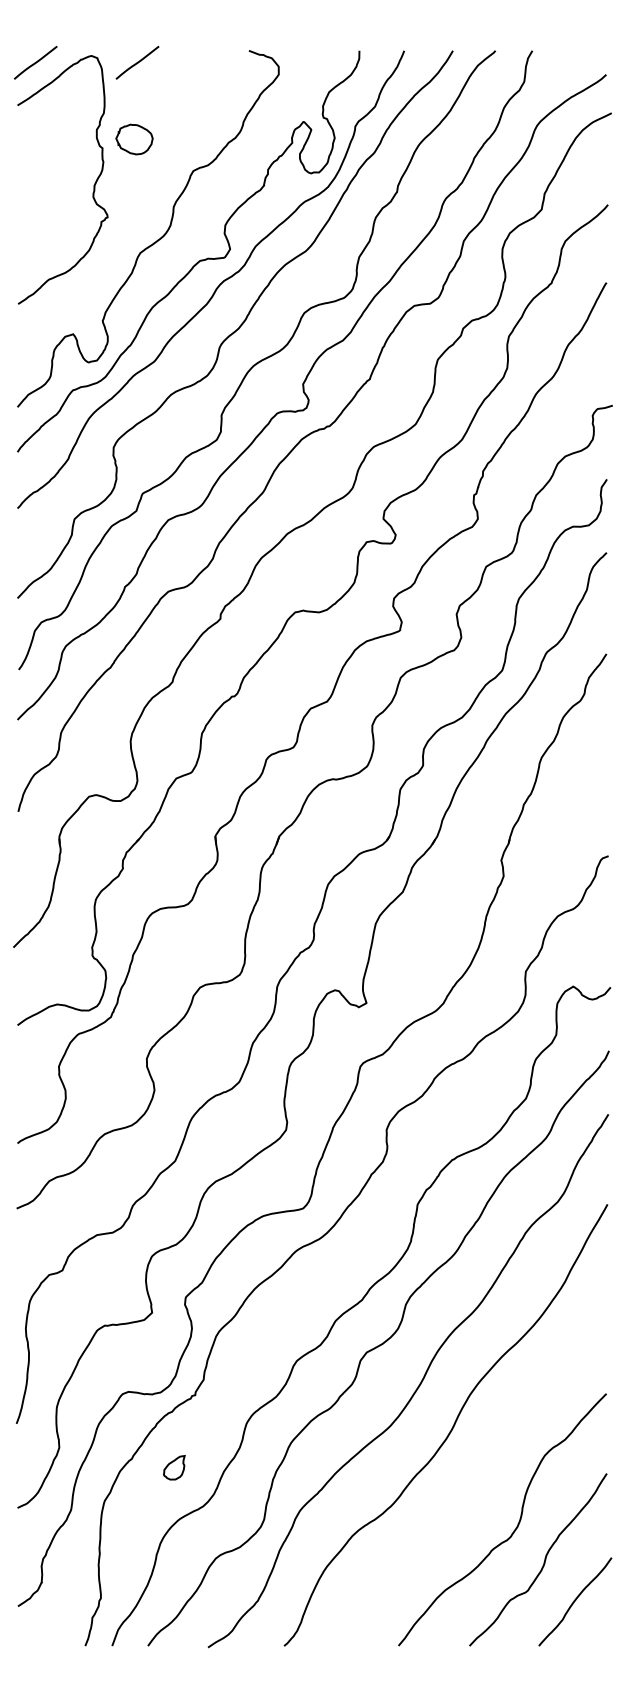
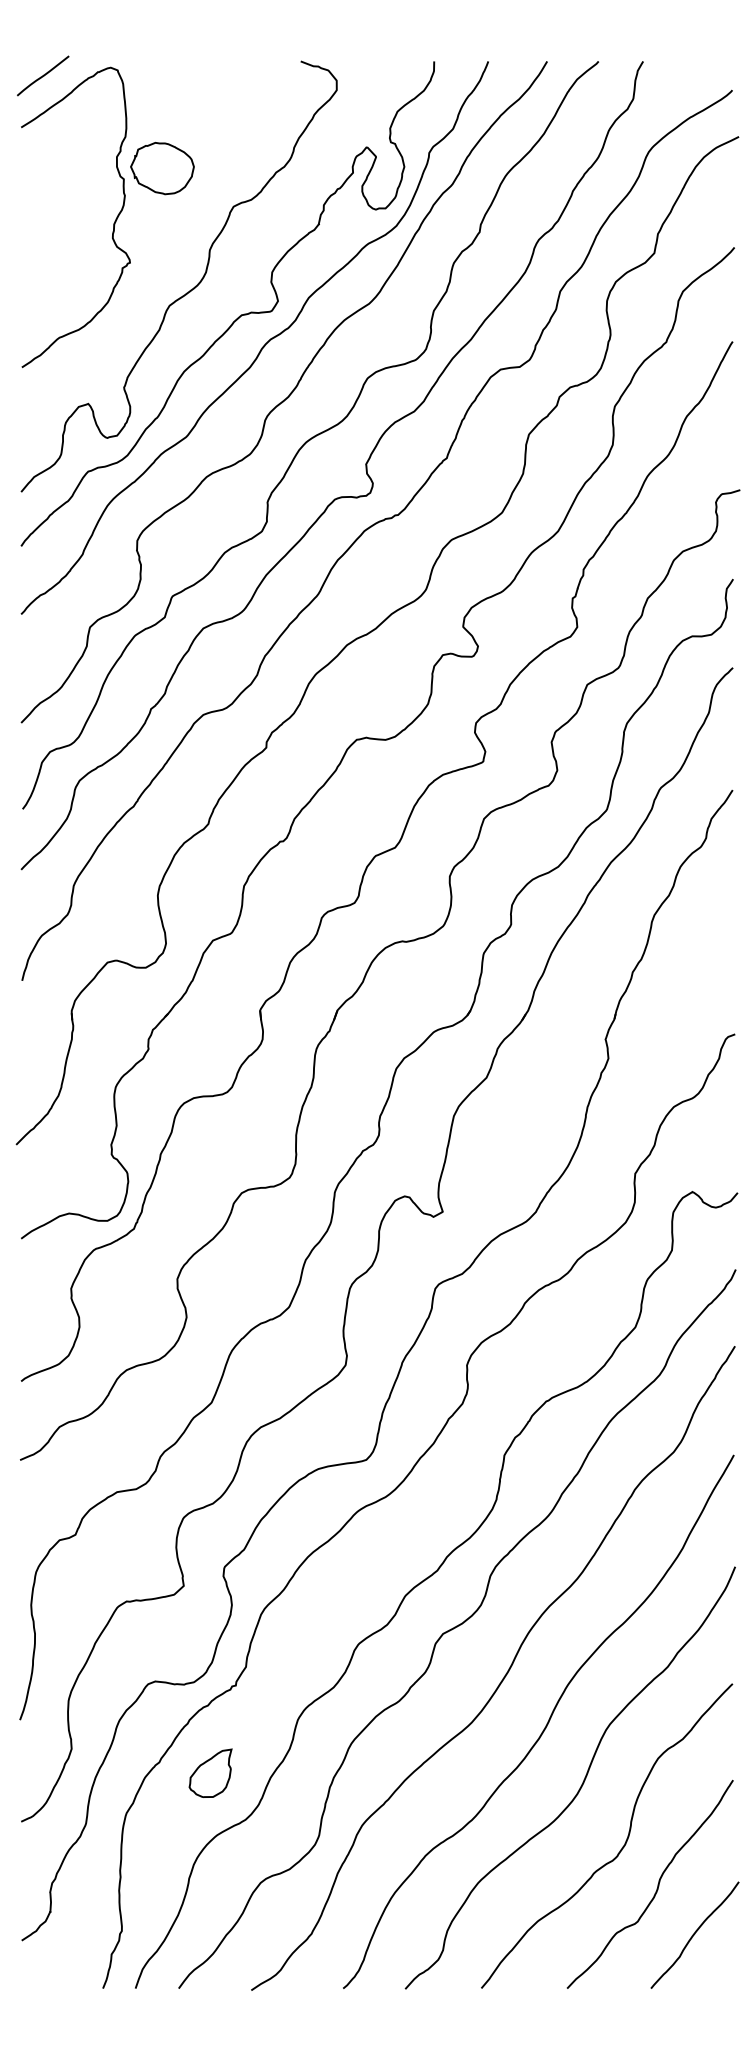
line: (137, 62) -> (166, 75), removed
part: (134, 139) -> (162, 168), size x1.43
part: (174, 1467) -> (210, 1772), size x1.67
curve: (481, 1477) -> (581, 1784), added

